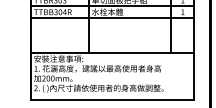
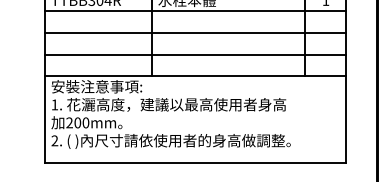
line: (111, 29) -> (194, 32), added
line: (111, 41) -> (194, 54), added

